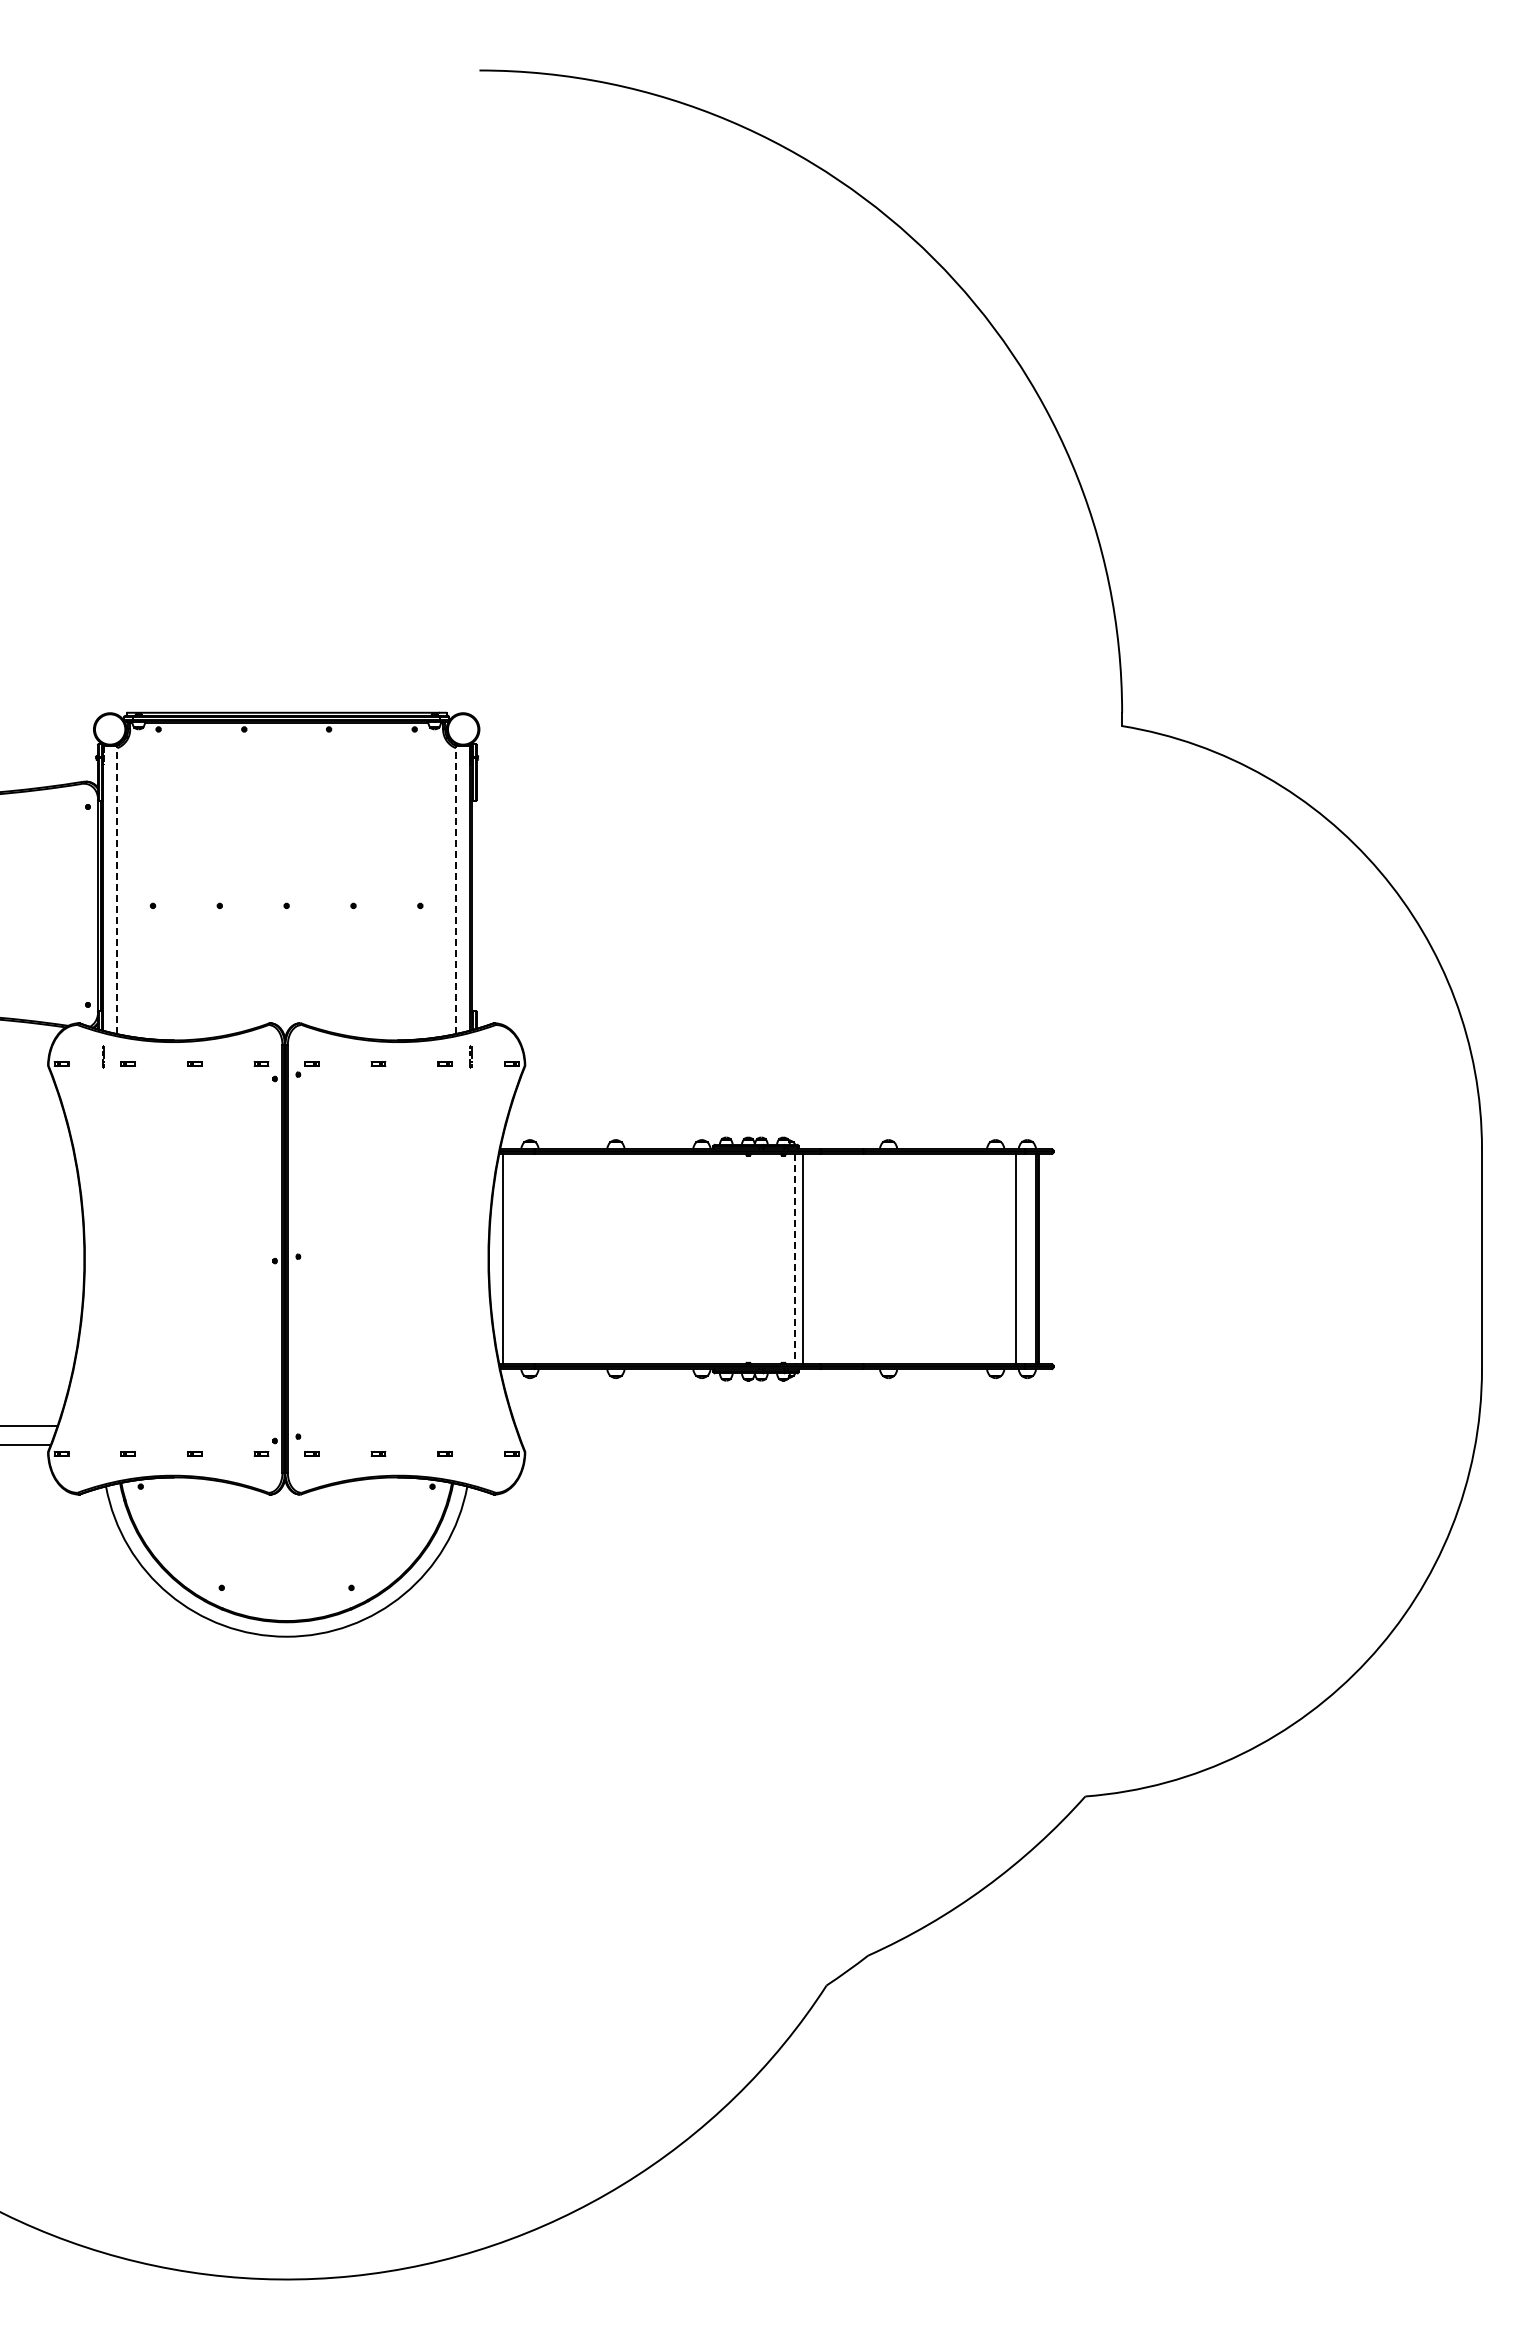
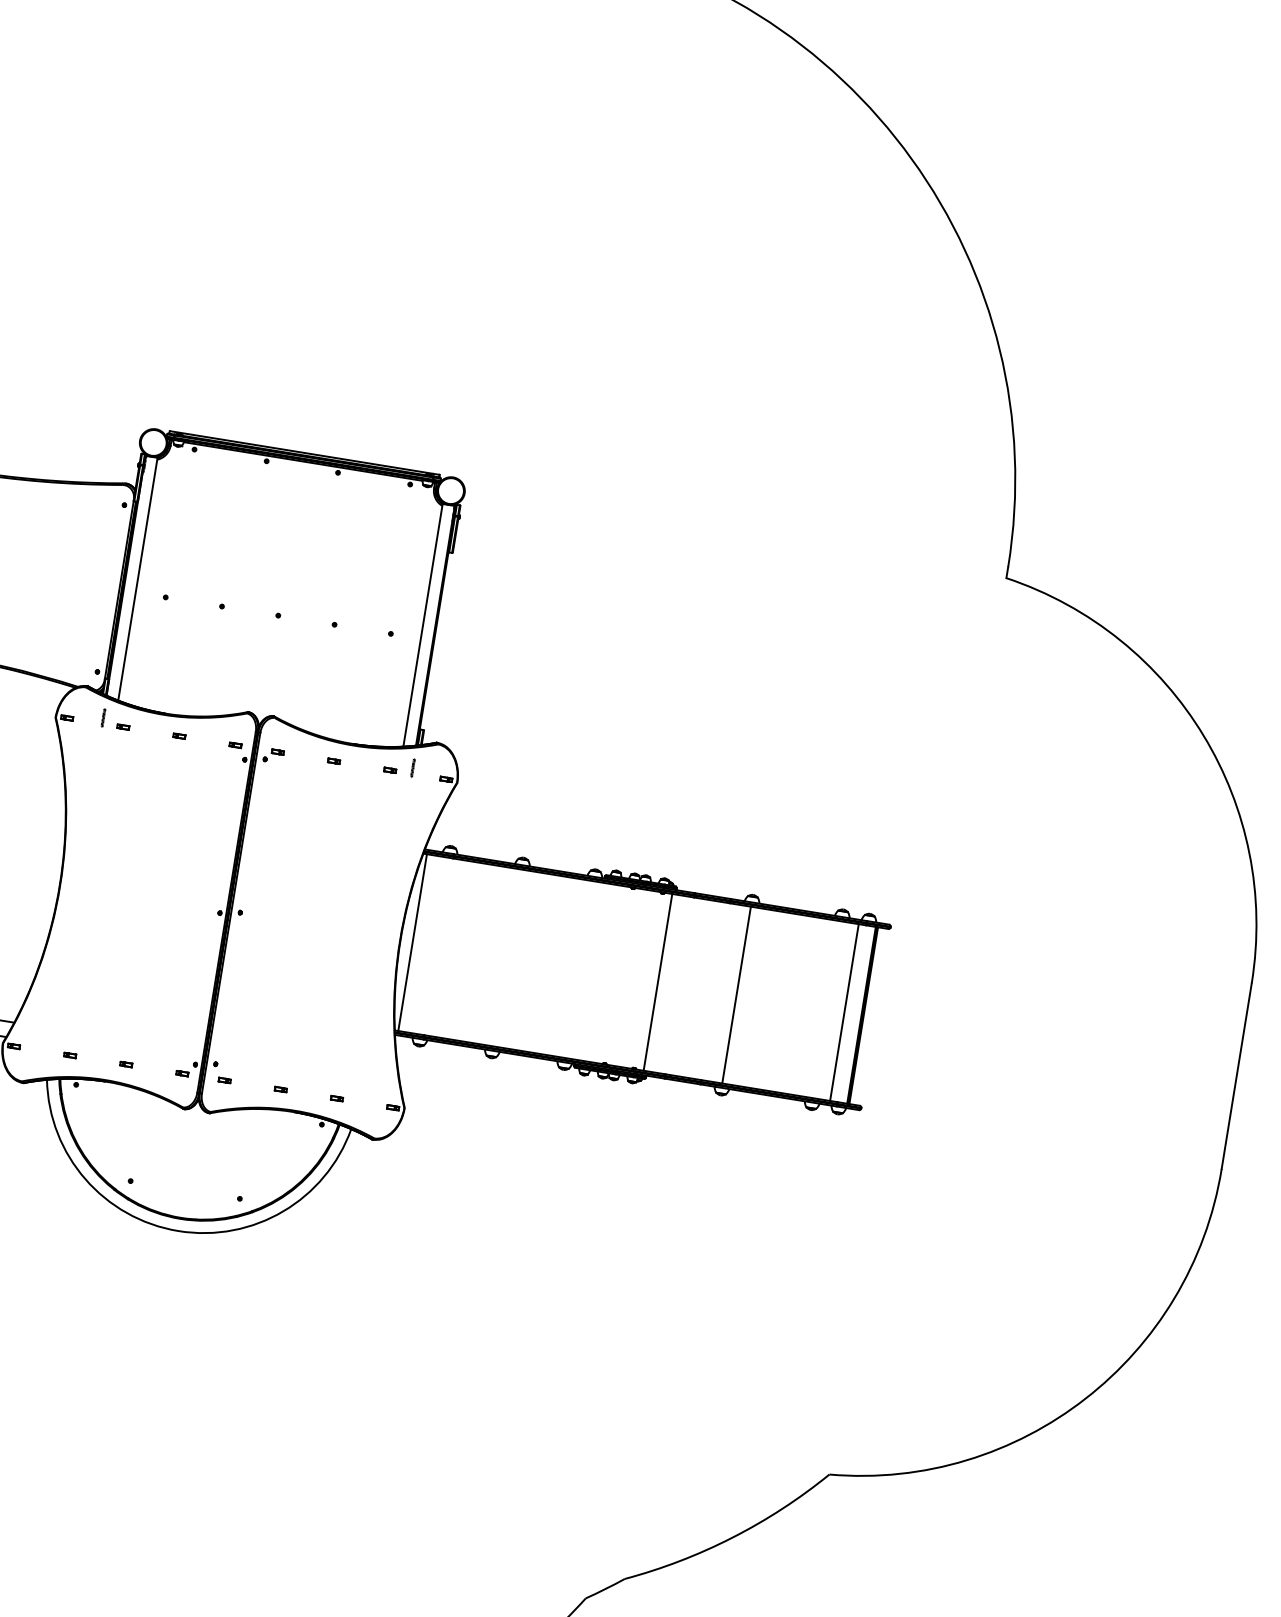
line: (117, 889) -> (138, 578), dashed -> solid
line: (455, 889) -> (422, 624), dashed -> solid
line: (794, 1259) -> (657, 982), dashed -> solid
line: (803, 1259) -> (736, 995), moved

